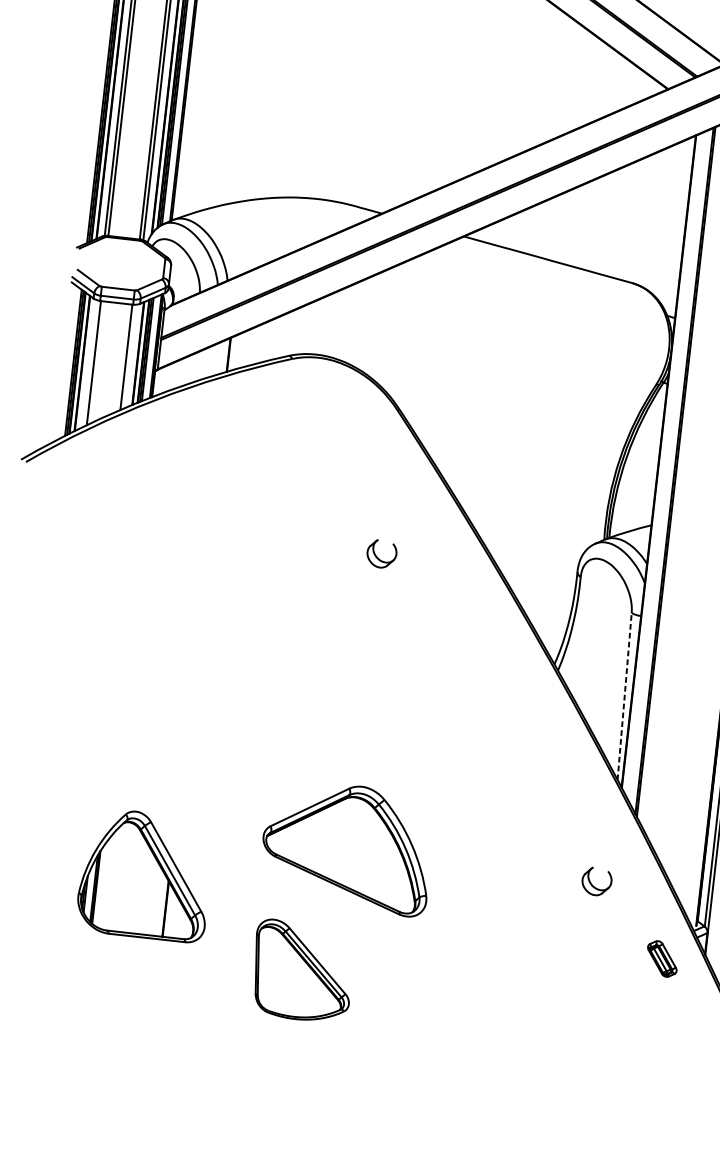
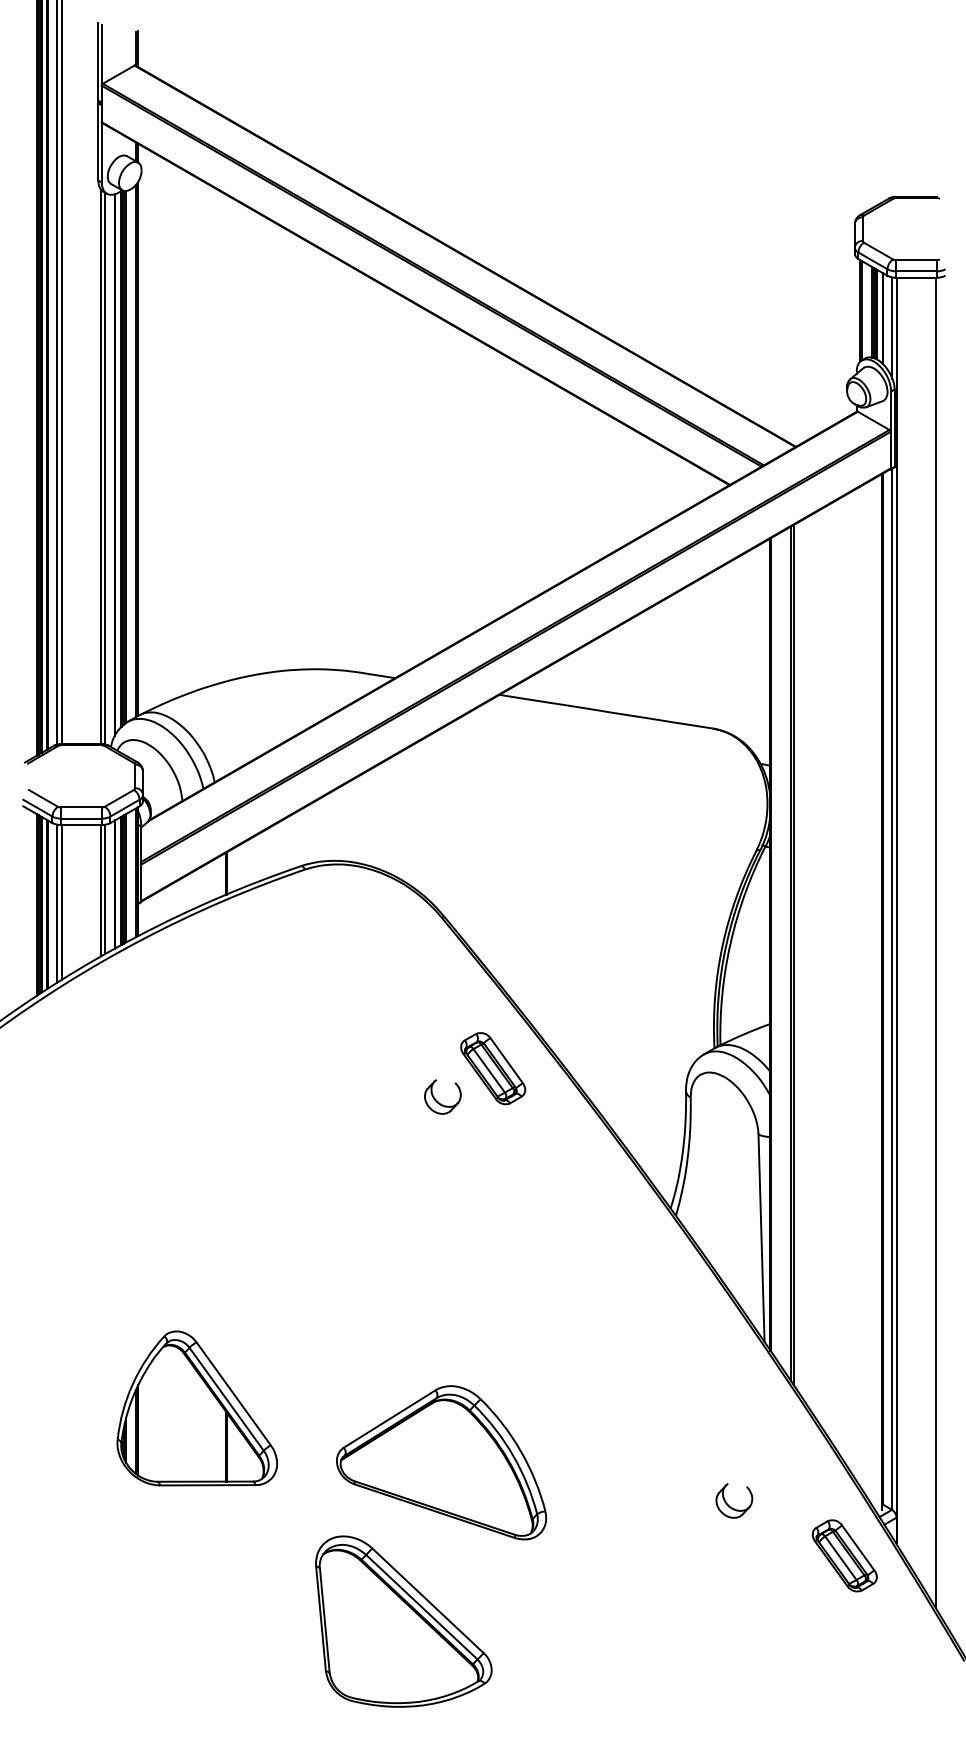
line: (130, 355) -> (105, 888), added
line: (90, 363) -> (57, 903), added
part: (425, 535) -> (493, 1068), added
line: (624, 696) -> (761, 1238), dashed -> solid
part: (145, 875) -> (197, 1408), moved
part: (592, 884) -> (729, 1505), moved
part: (662, 958) -> (844, 1555), size x1.67
part: (302, 971) -> (403, 1621), size x1.43

